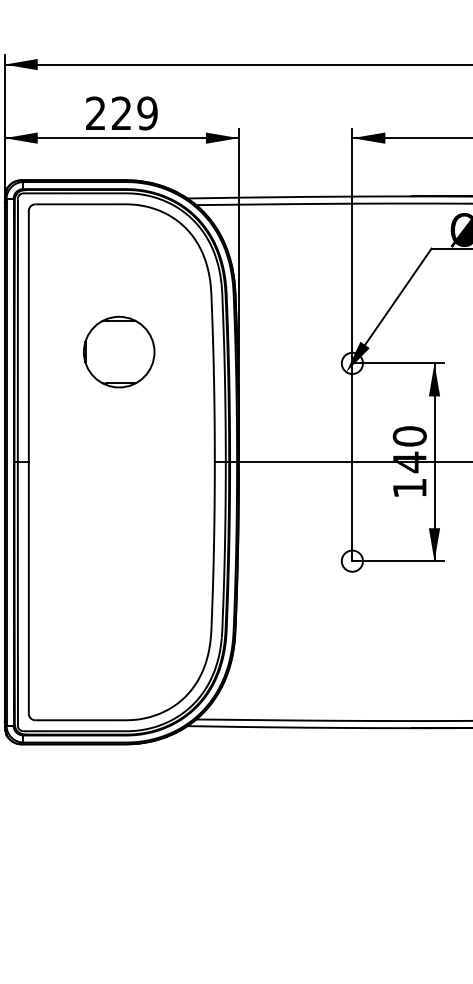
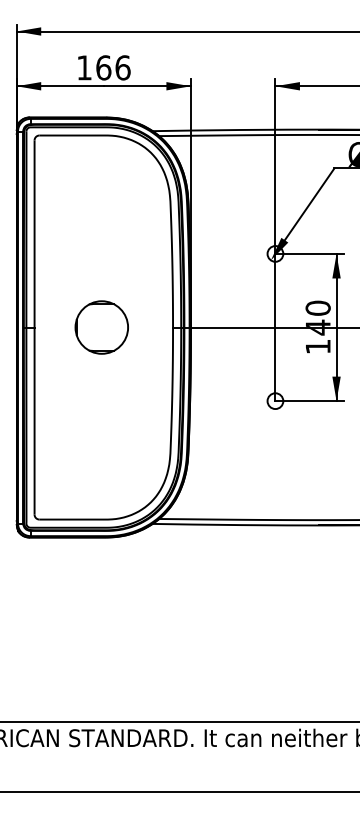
text: (121, 112) -> (103, 67), 229 -> 166
part: (118, 352) -> (101, 327), moved

